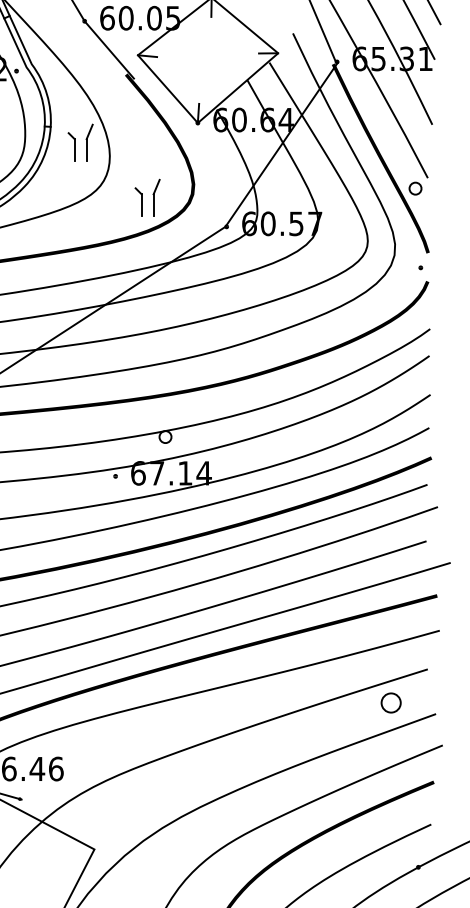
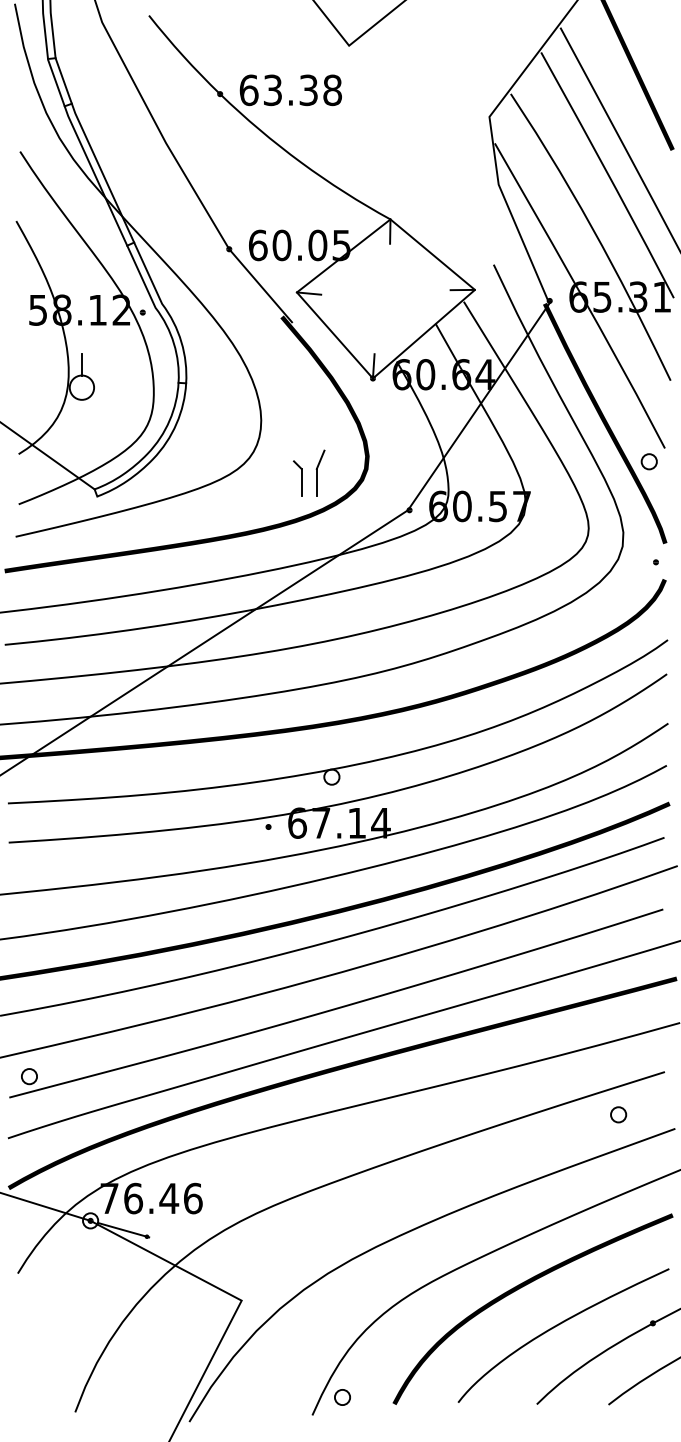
part: (85, 139) -> (230, 399), removed
part: (391, 702) -> (618, 1114), size x0.62

